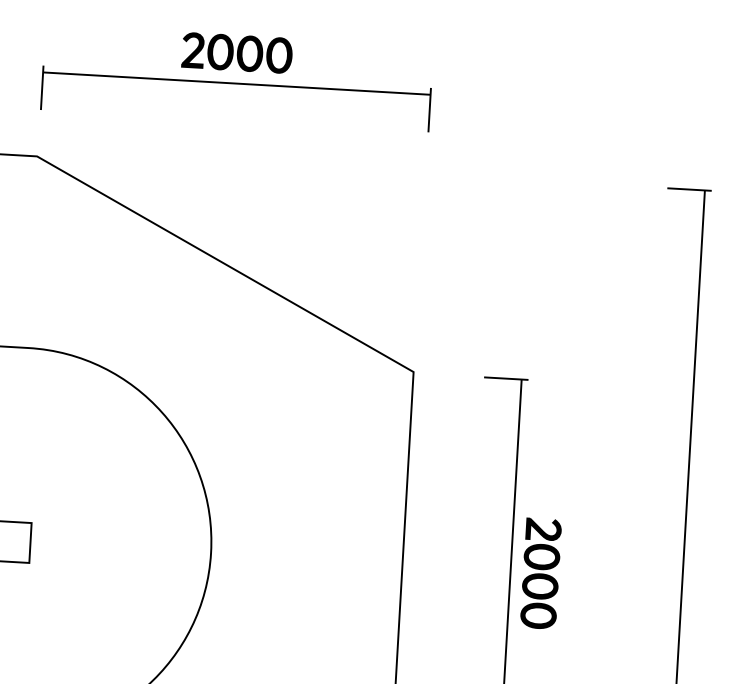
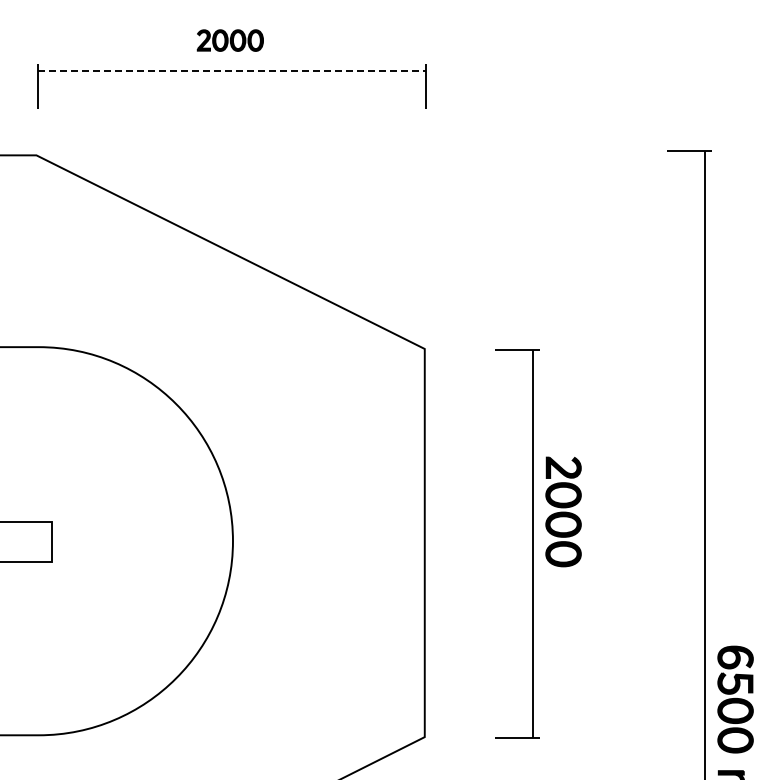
part: (237, 52) -> (230, 40), size x0.6
line: (237, 83) -> (232, 71), solid -> dashed
part: (540, 573) -> (563, 511), moved

